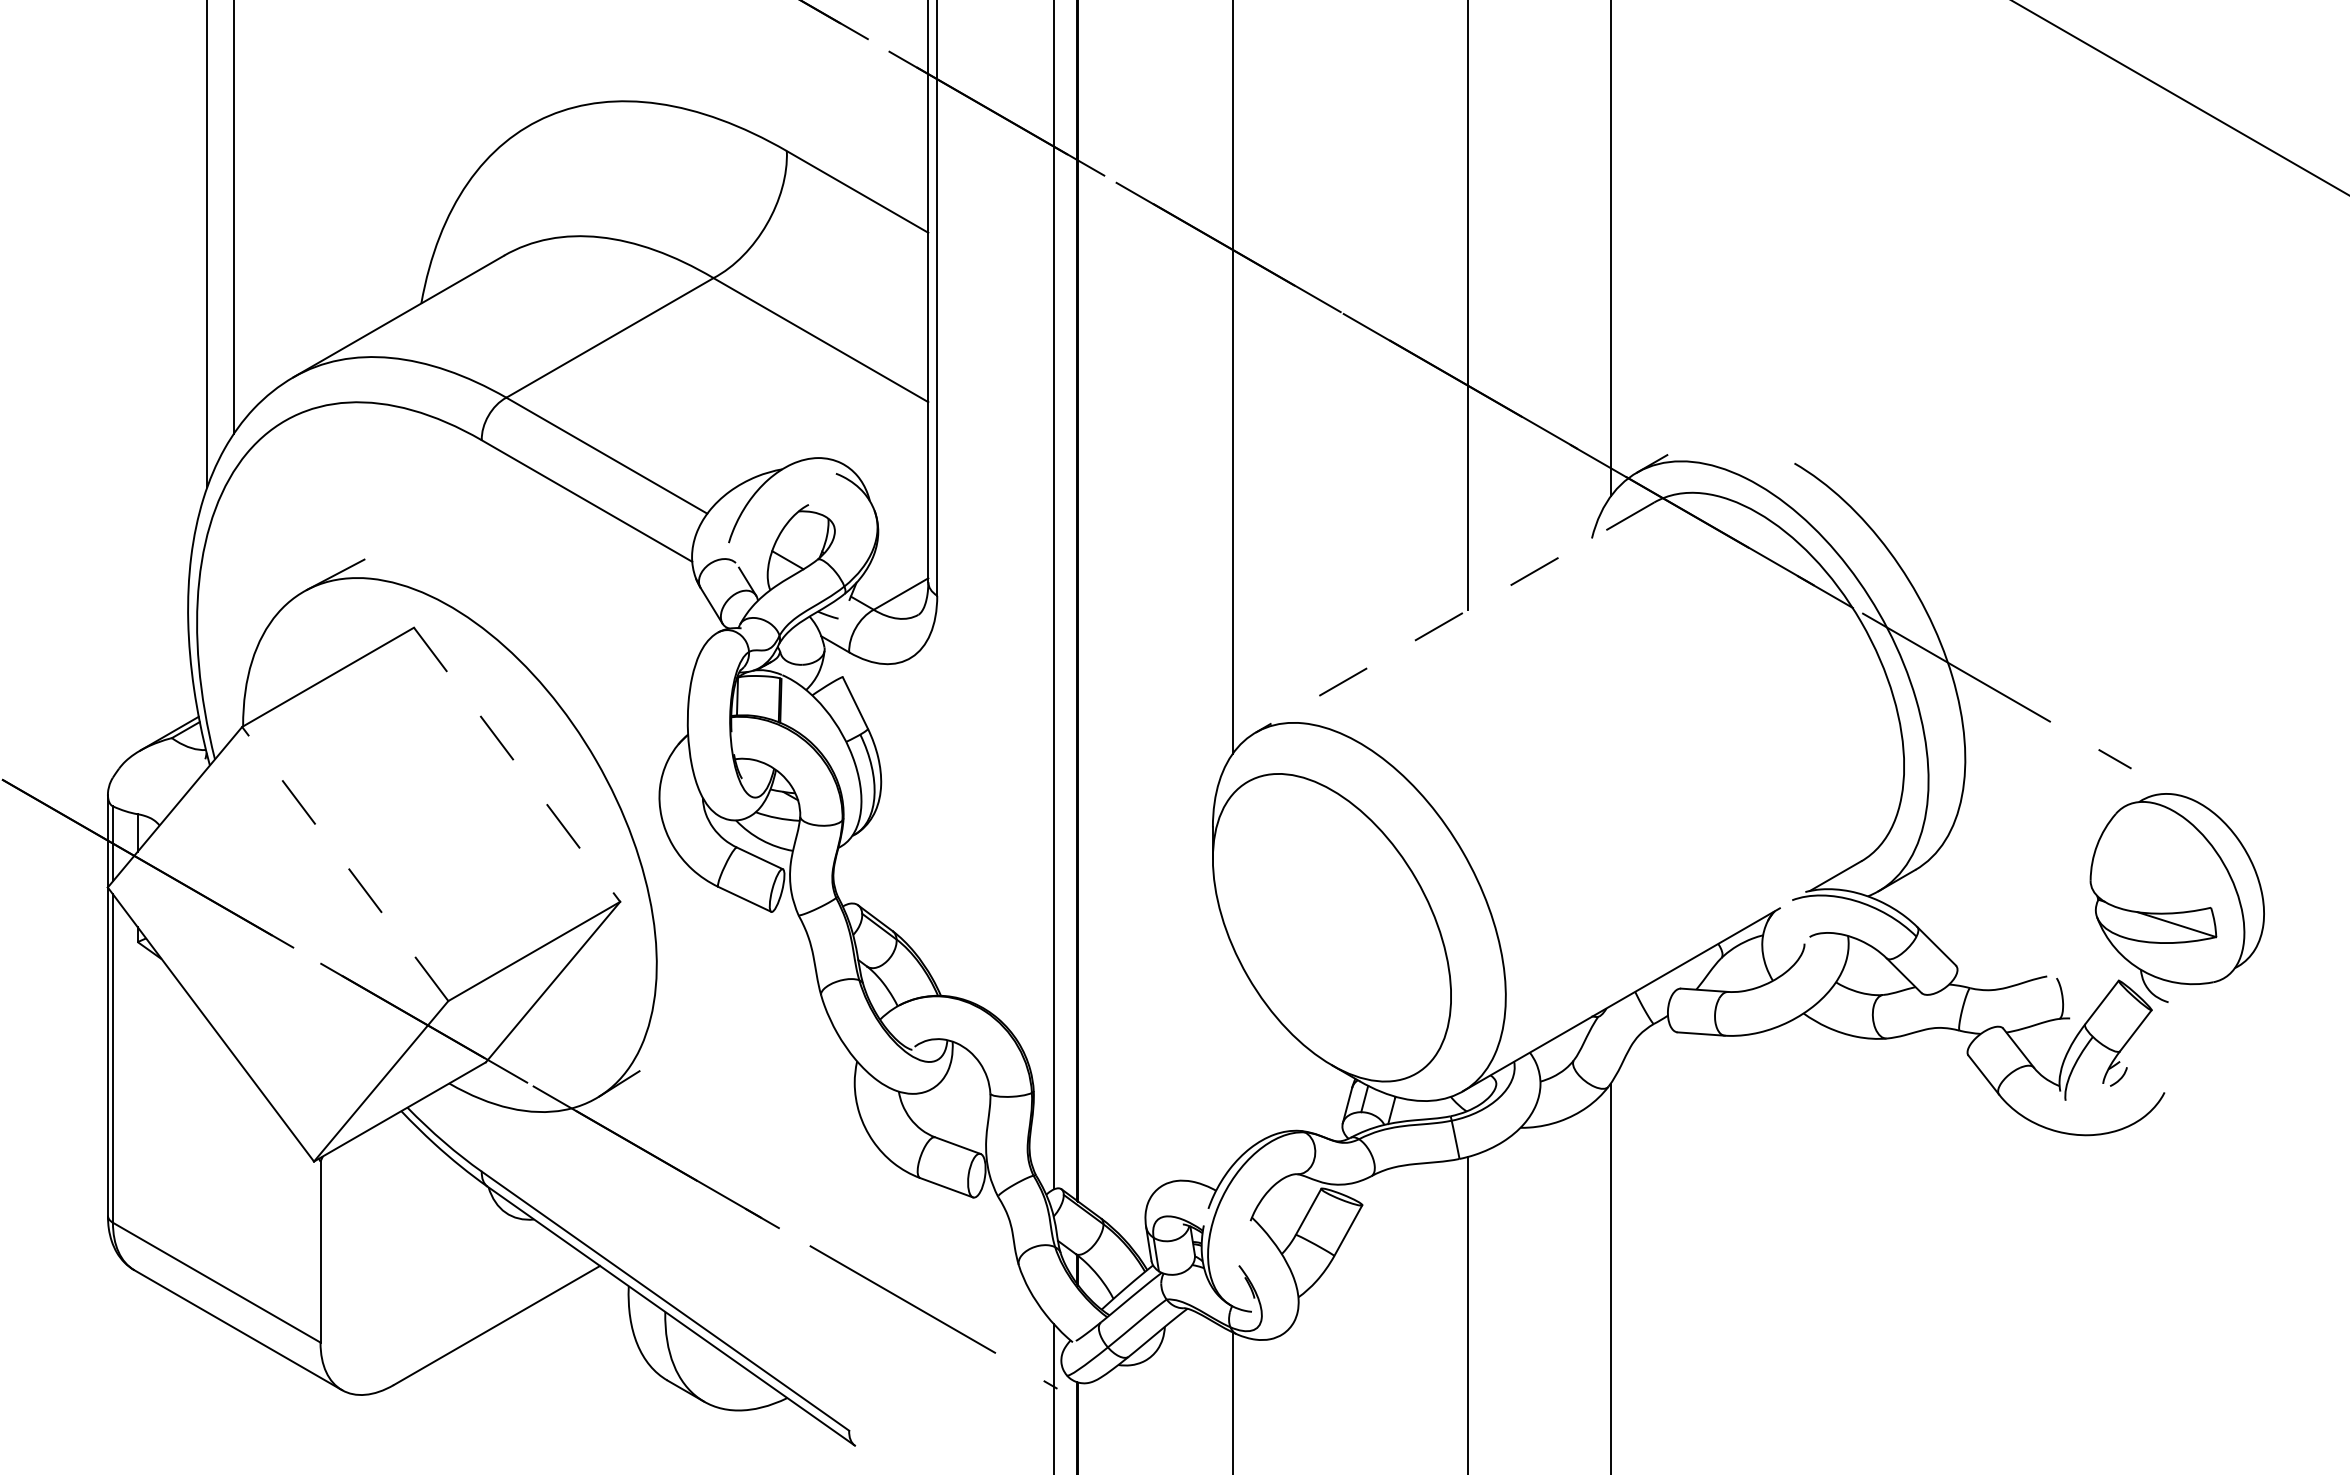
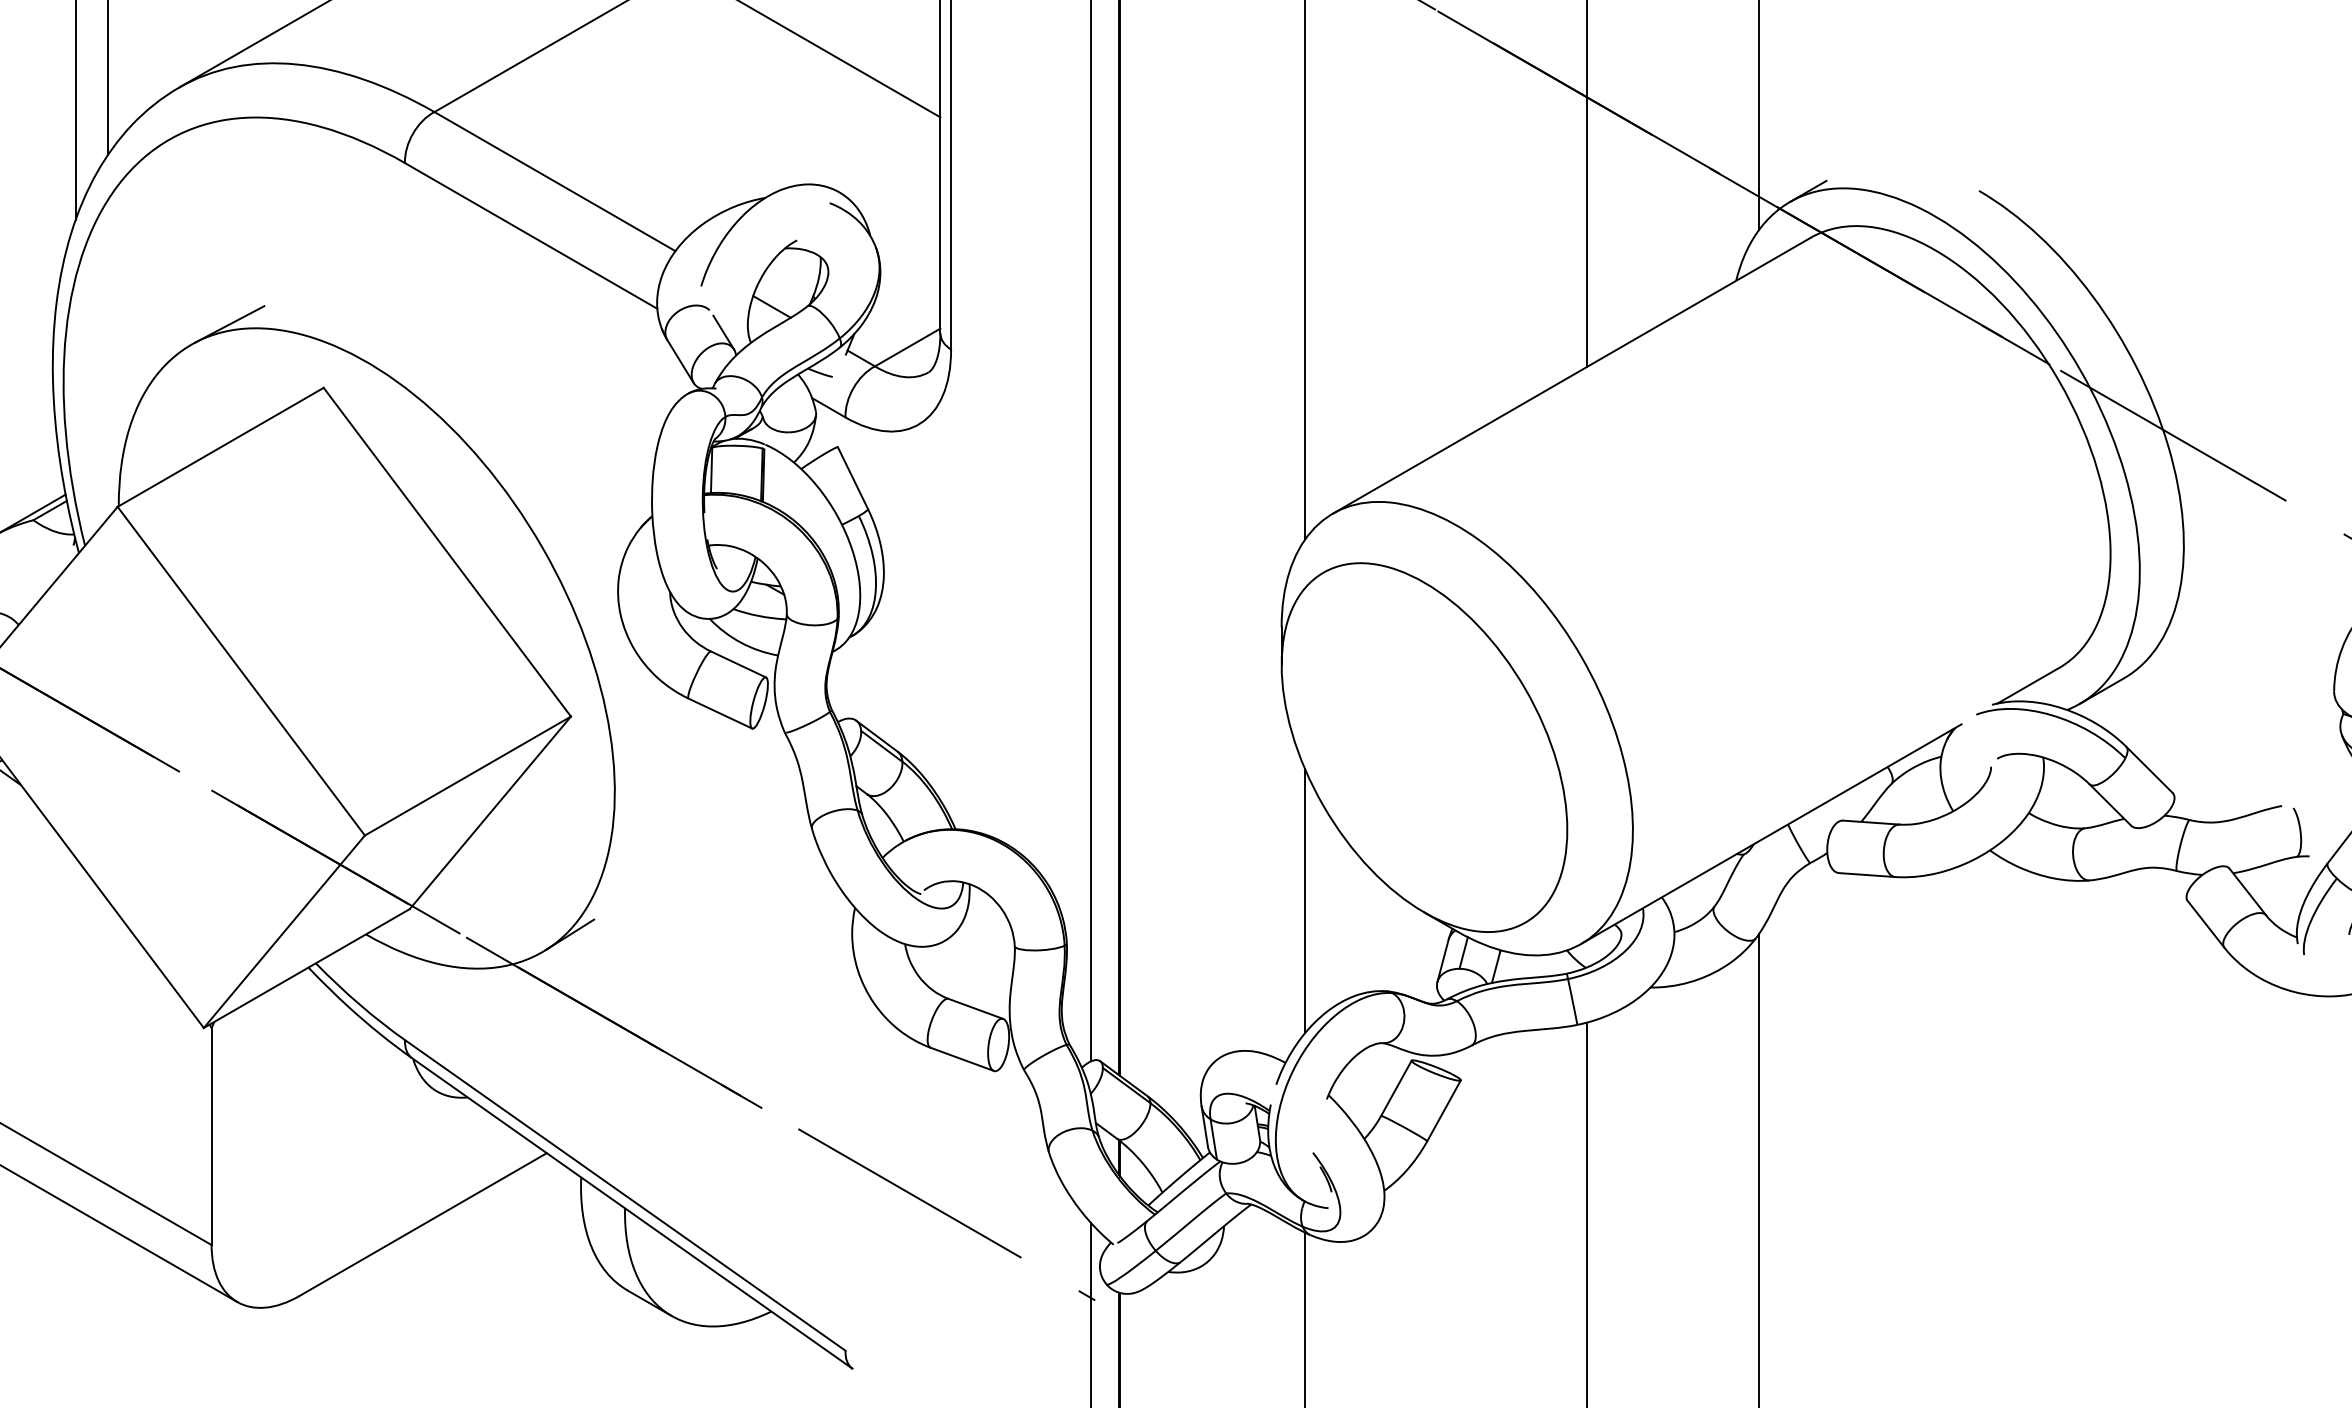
line: (1454, 617) -> (1571, 375), dashed -> solid
line: (517, 764) -> (447, 551), dashed -> solid
line: (344, 863) -> (240, 670), dashed -> solid
line: (1232, 1055) -> (1305, 900), added

